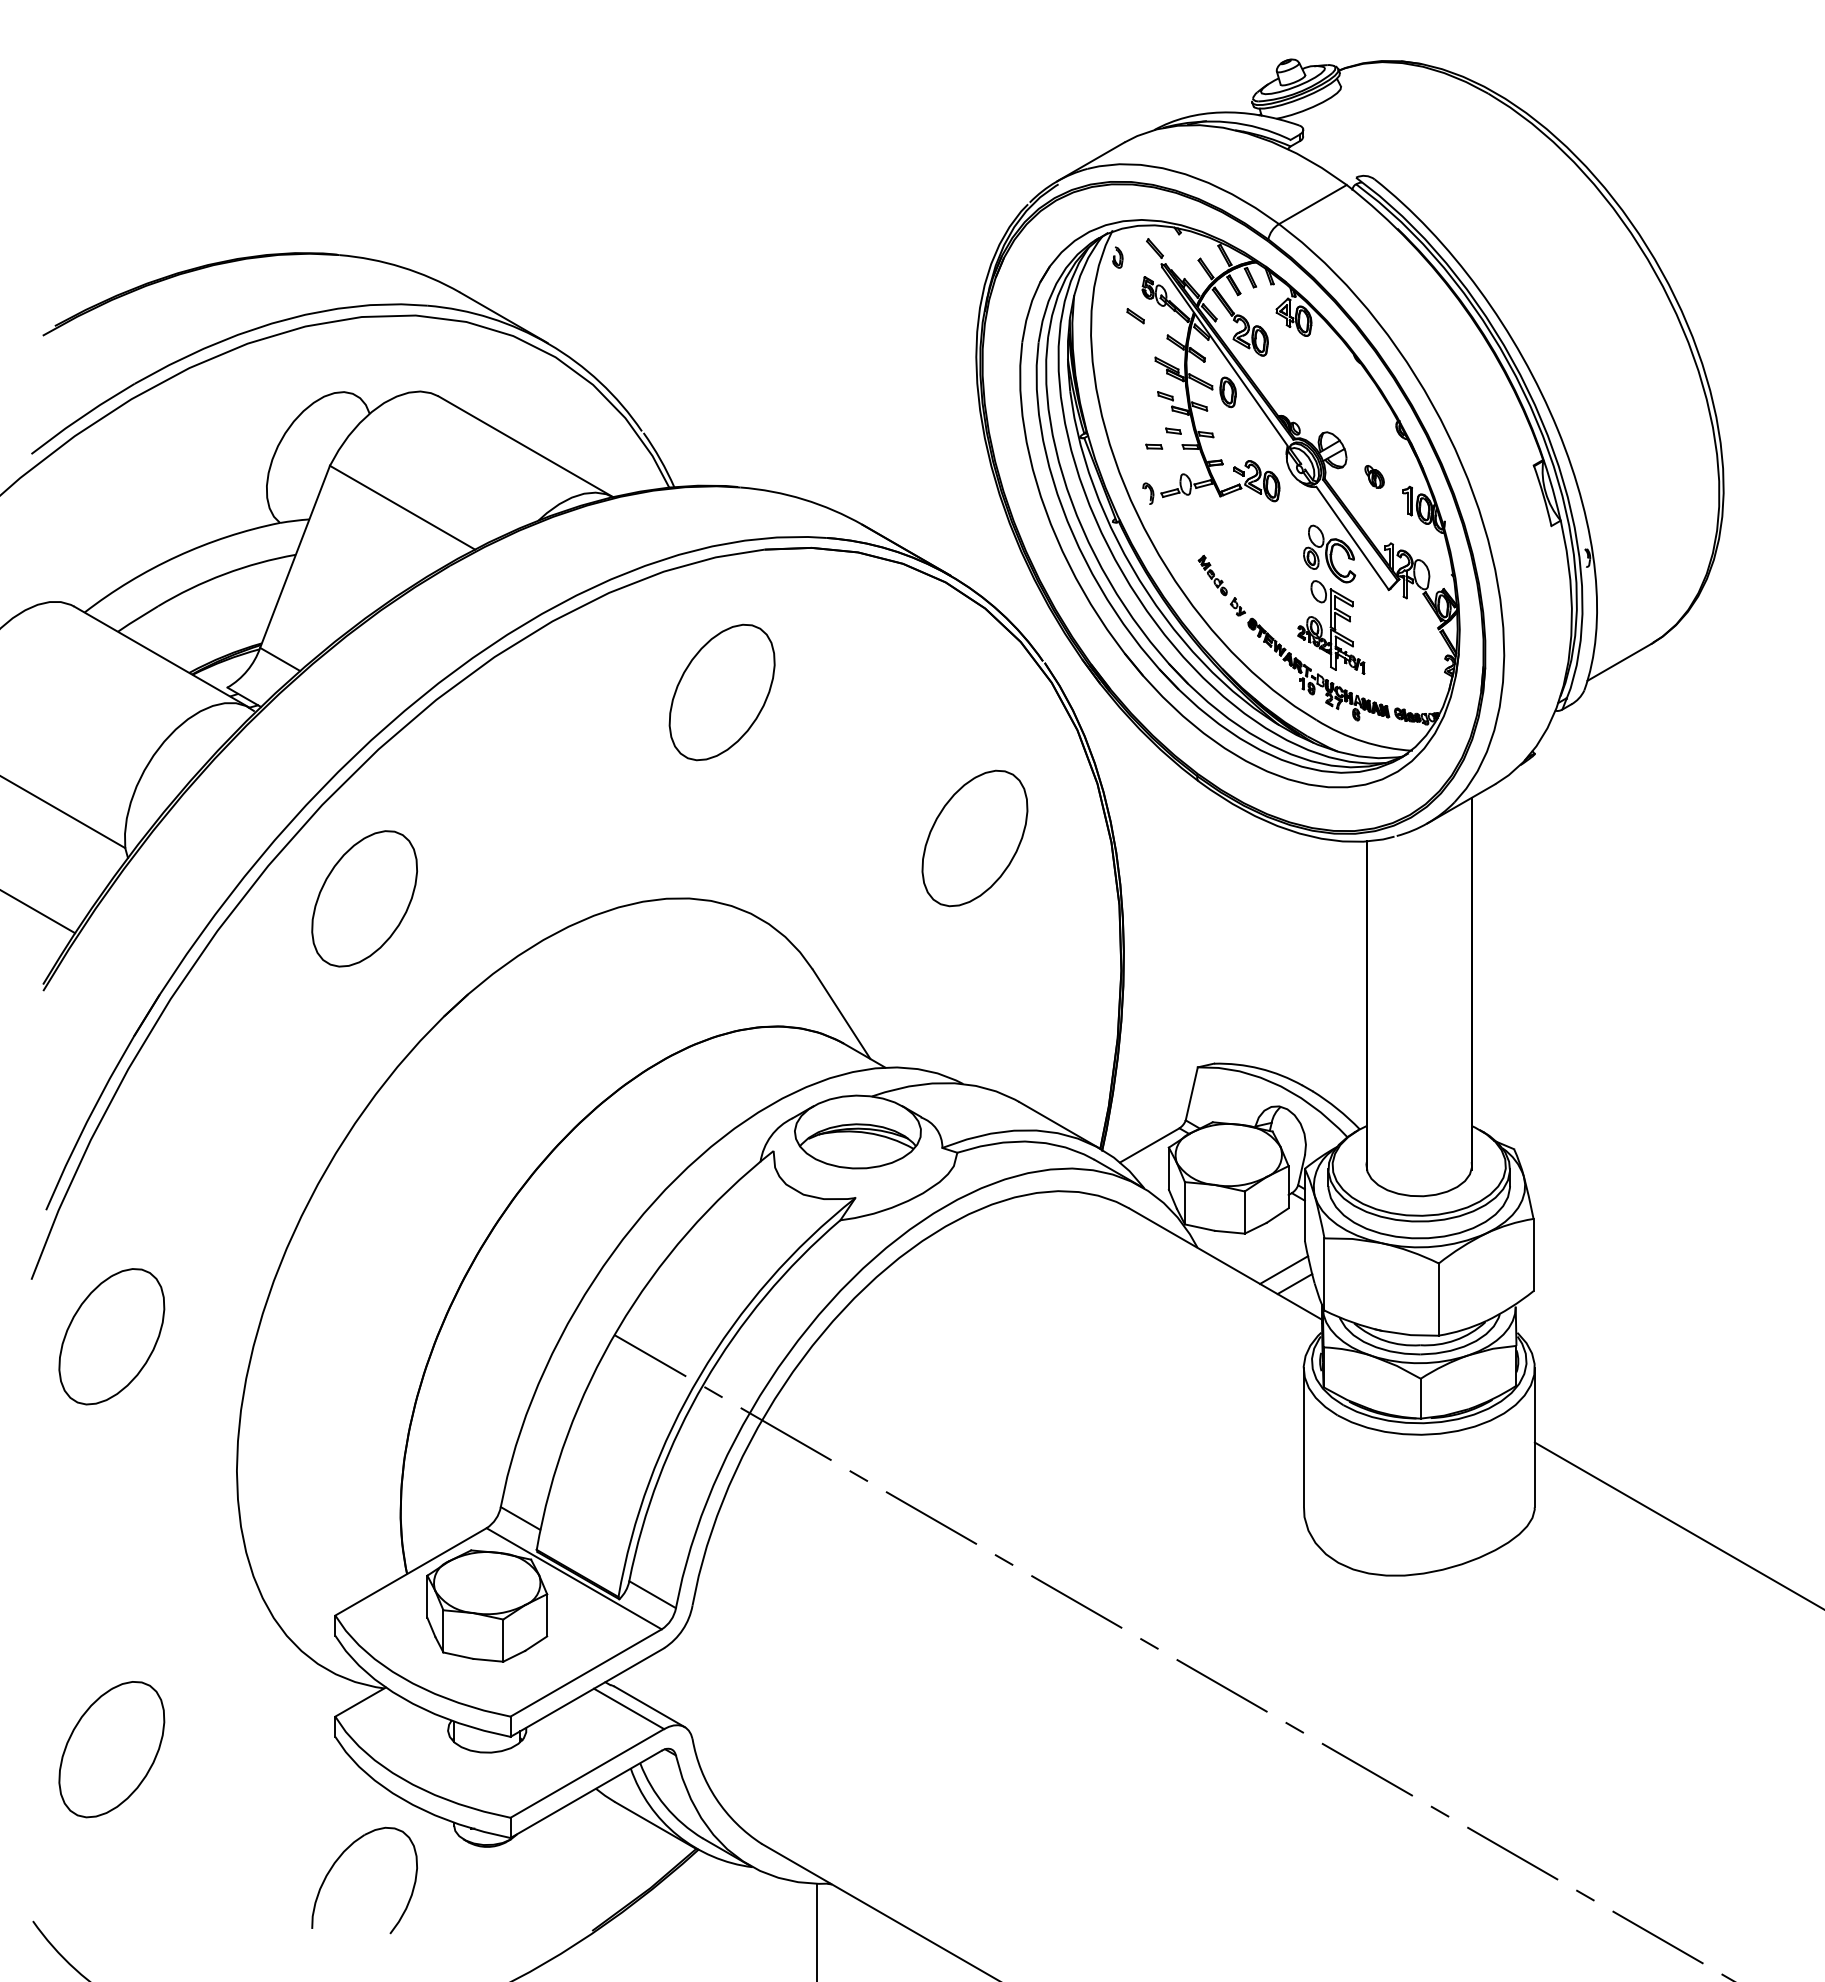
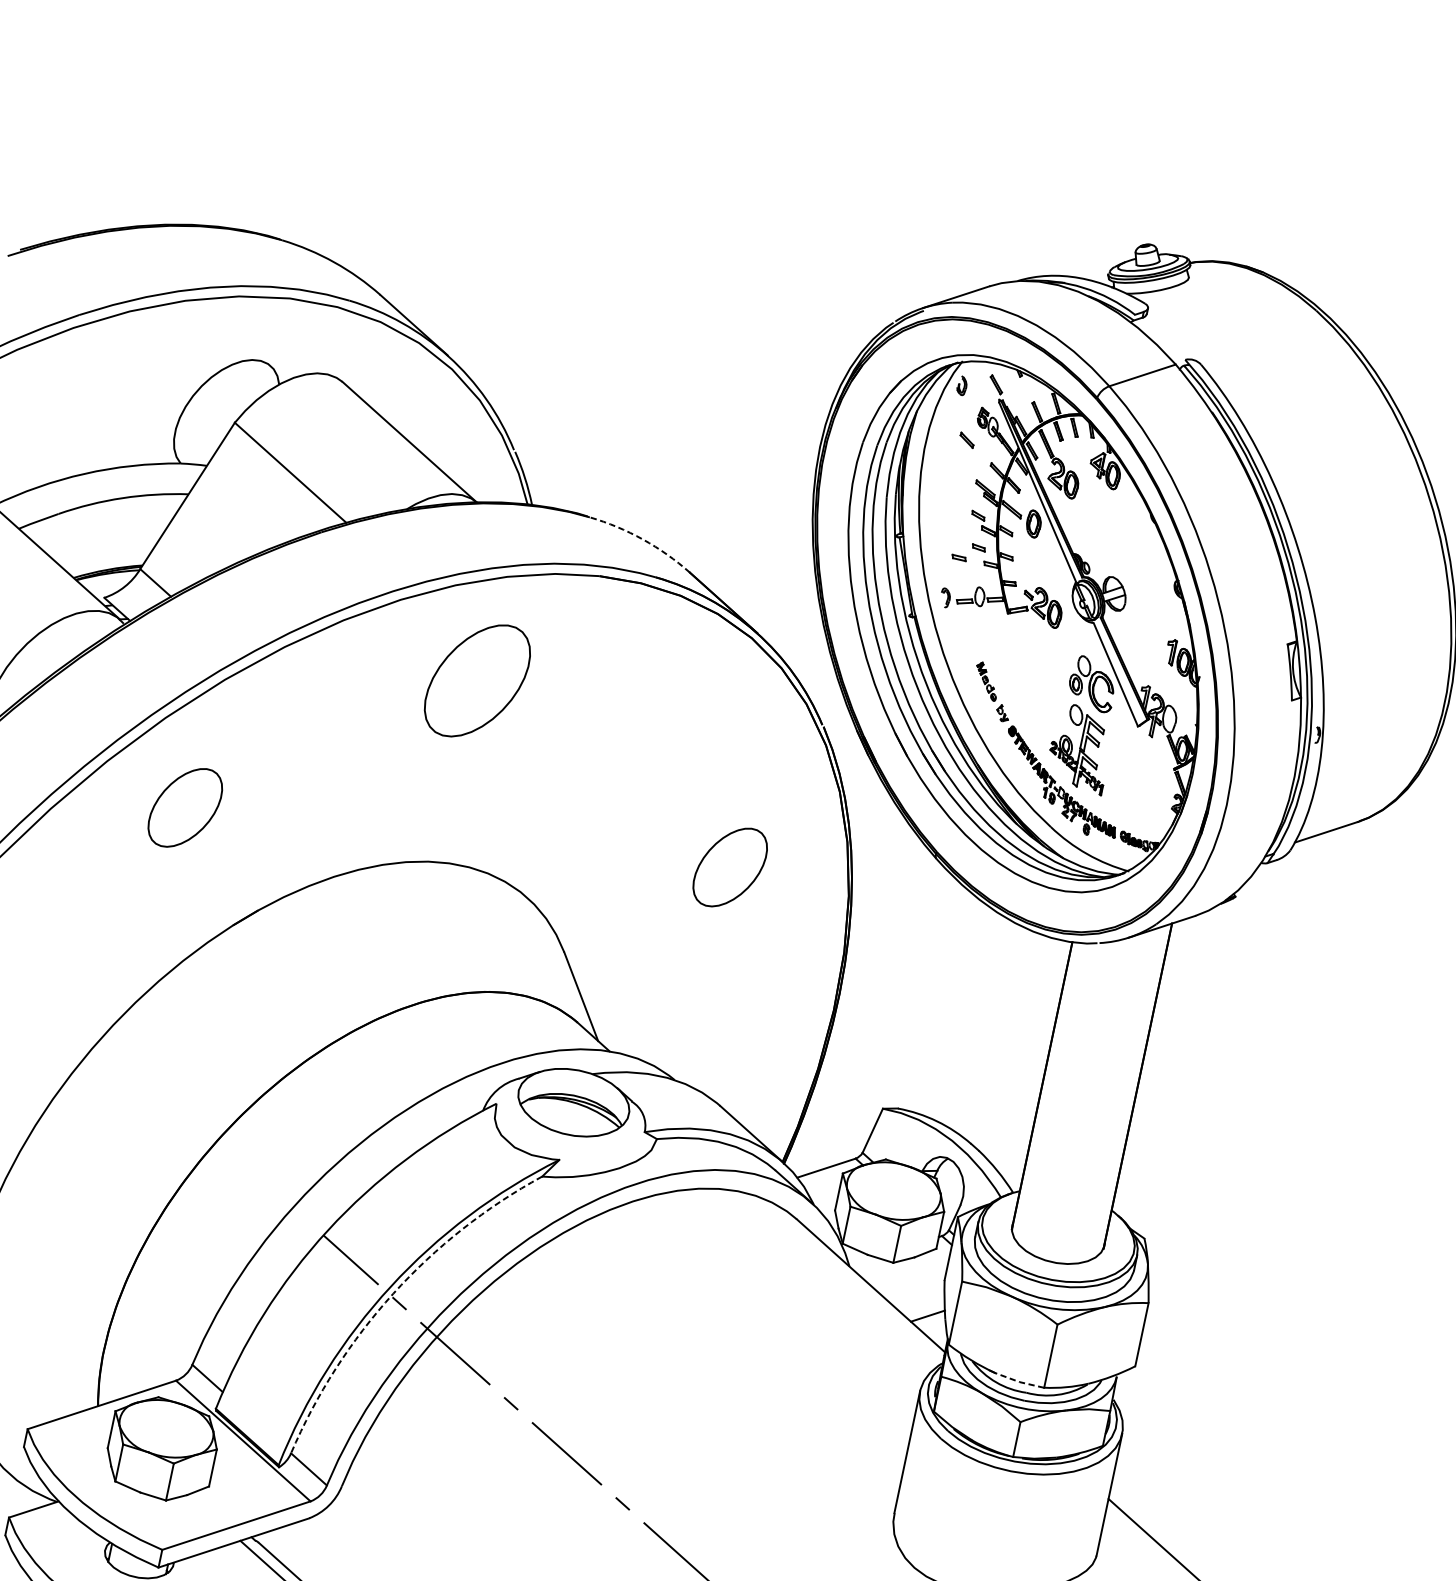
part: (1374, 476) -> (1146, 624), removed
arc: (803, 499) -> (642, 539), solid -> dashed
part: (721, 692) -> (476, 680), moved
part: (974, 838) -> (729, 867), size x0.7
part: (364, 898) -> (185, 807), size x0.7
line: (1284, 1269) -> (921, 1301), removed
line: (1409, 1335) -> (1018, 1382), solid -> dashed
arc: (704, 1382) -> (393, 1293), solid -> dashed

